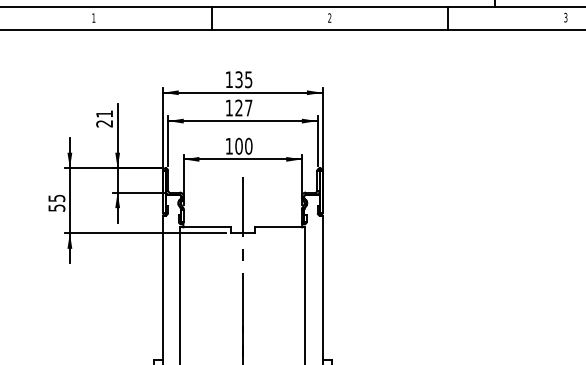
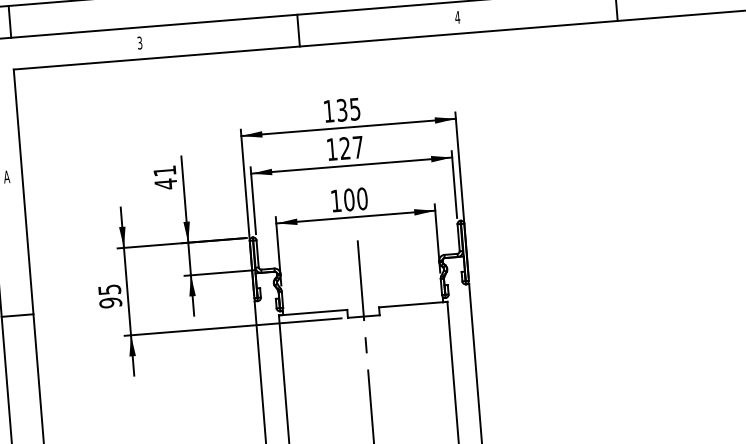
text: (93, 17) -> (139, 42), 1 -> 3
text: (329, 17) -> (457, 16), 2 -> 4
text: (104, 123) -> (165, 183), 21 -> 41
text: (56, 207) -> (110, 302), 55 -> 95

